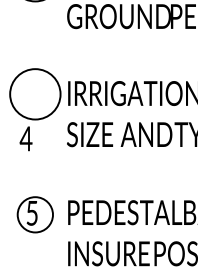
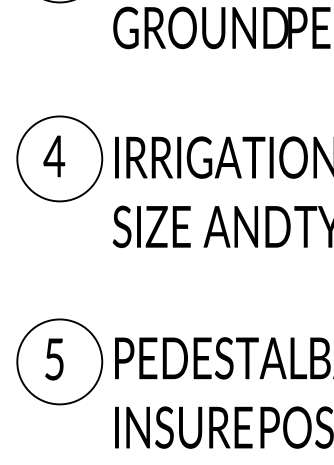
text: (25, 138) -> (53, 155), moved
circle: (35, 214) -> (60, 361), size x1.43

